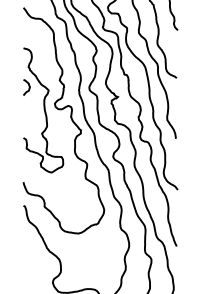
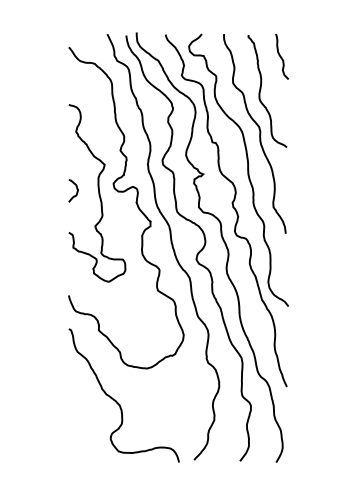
curve: (28, 86) -> (76, 189), moved

